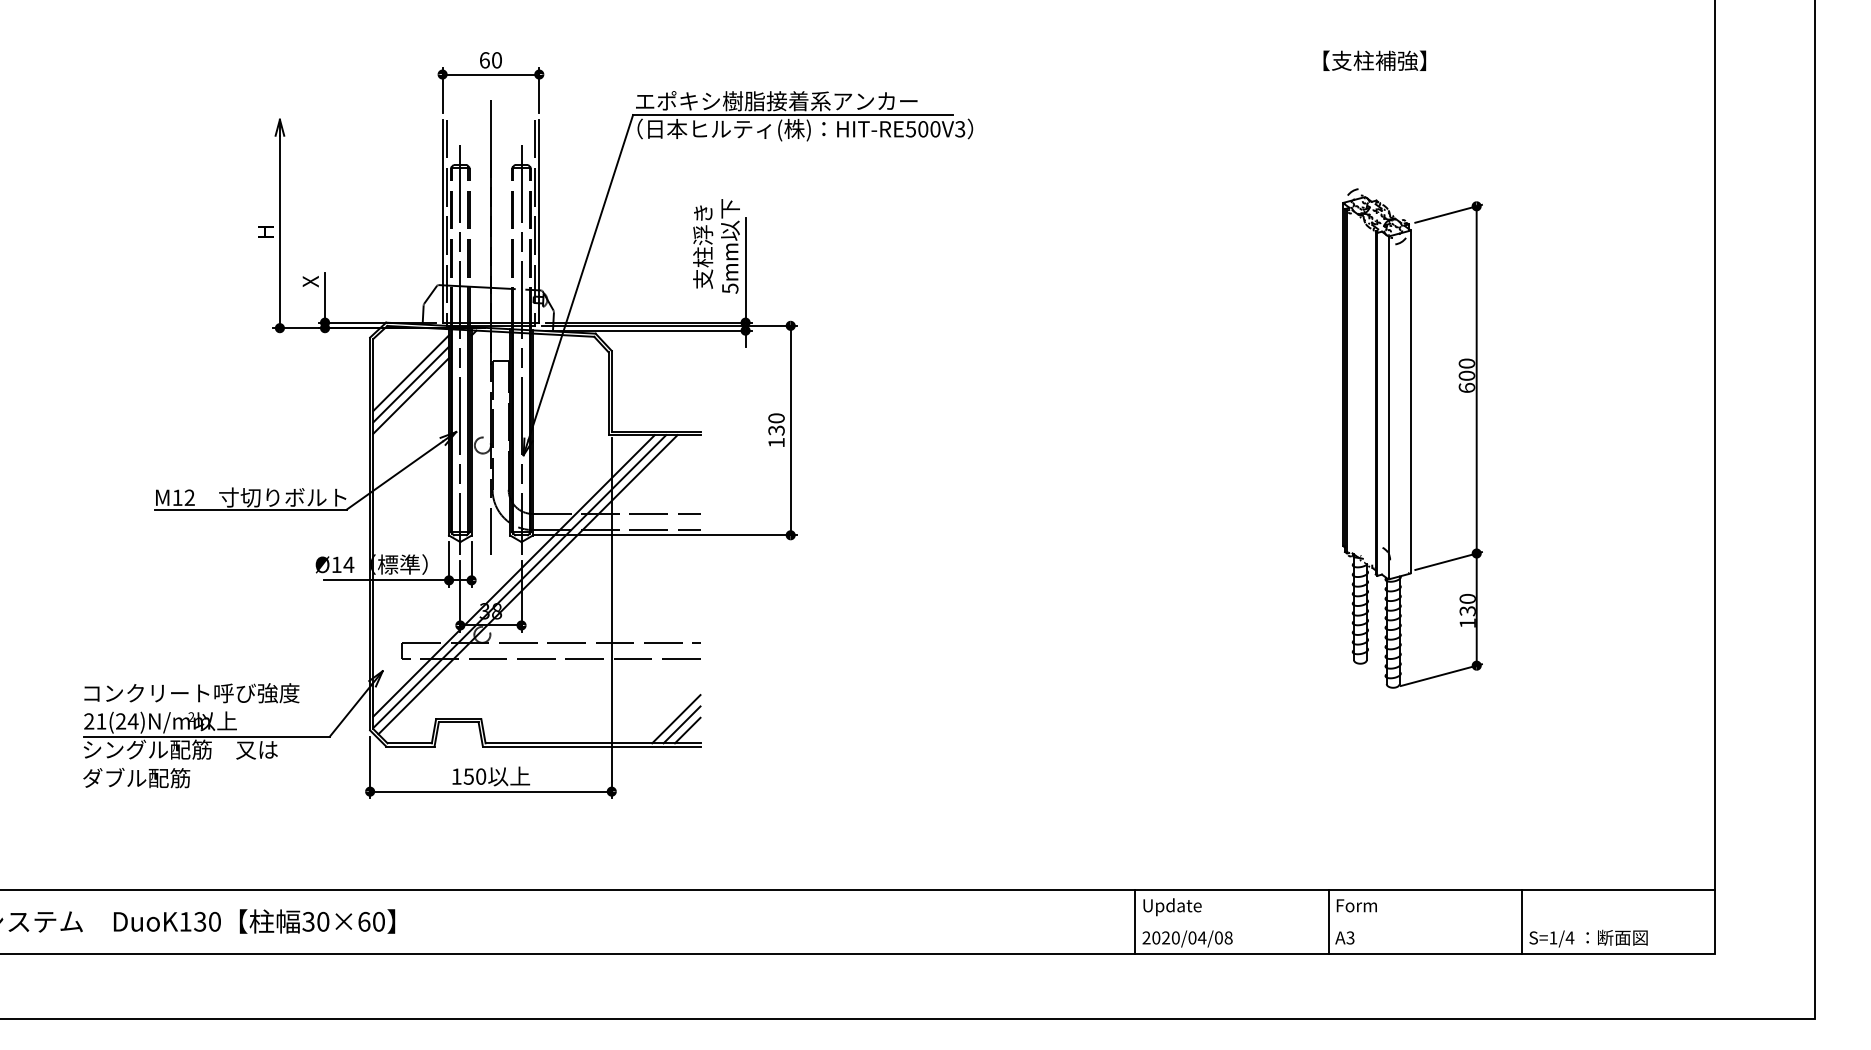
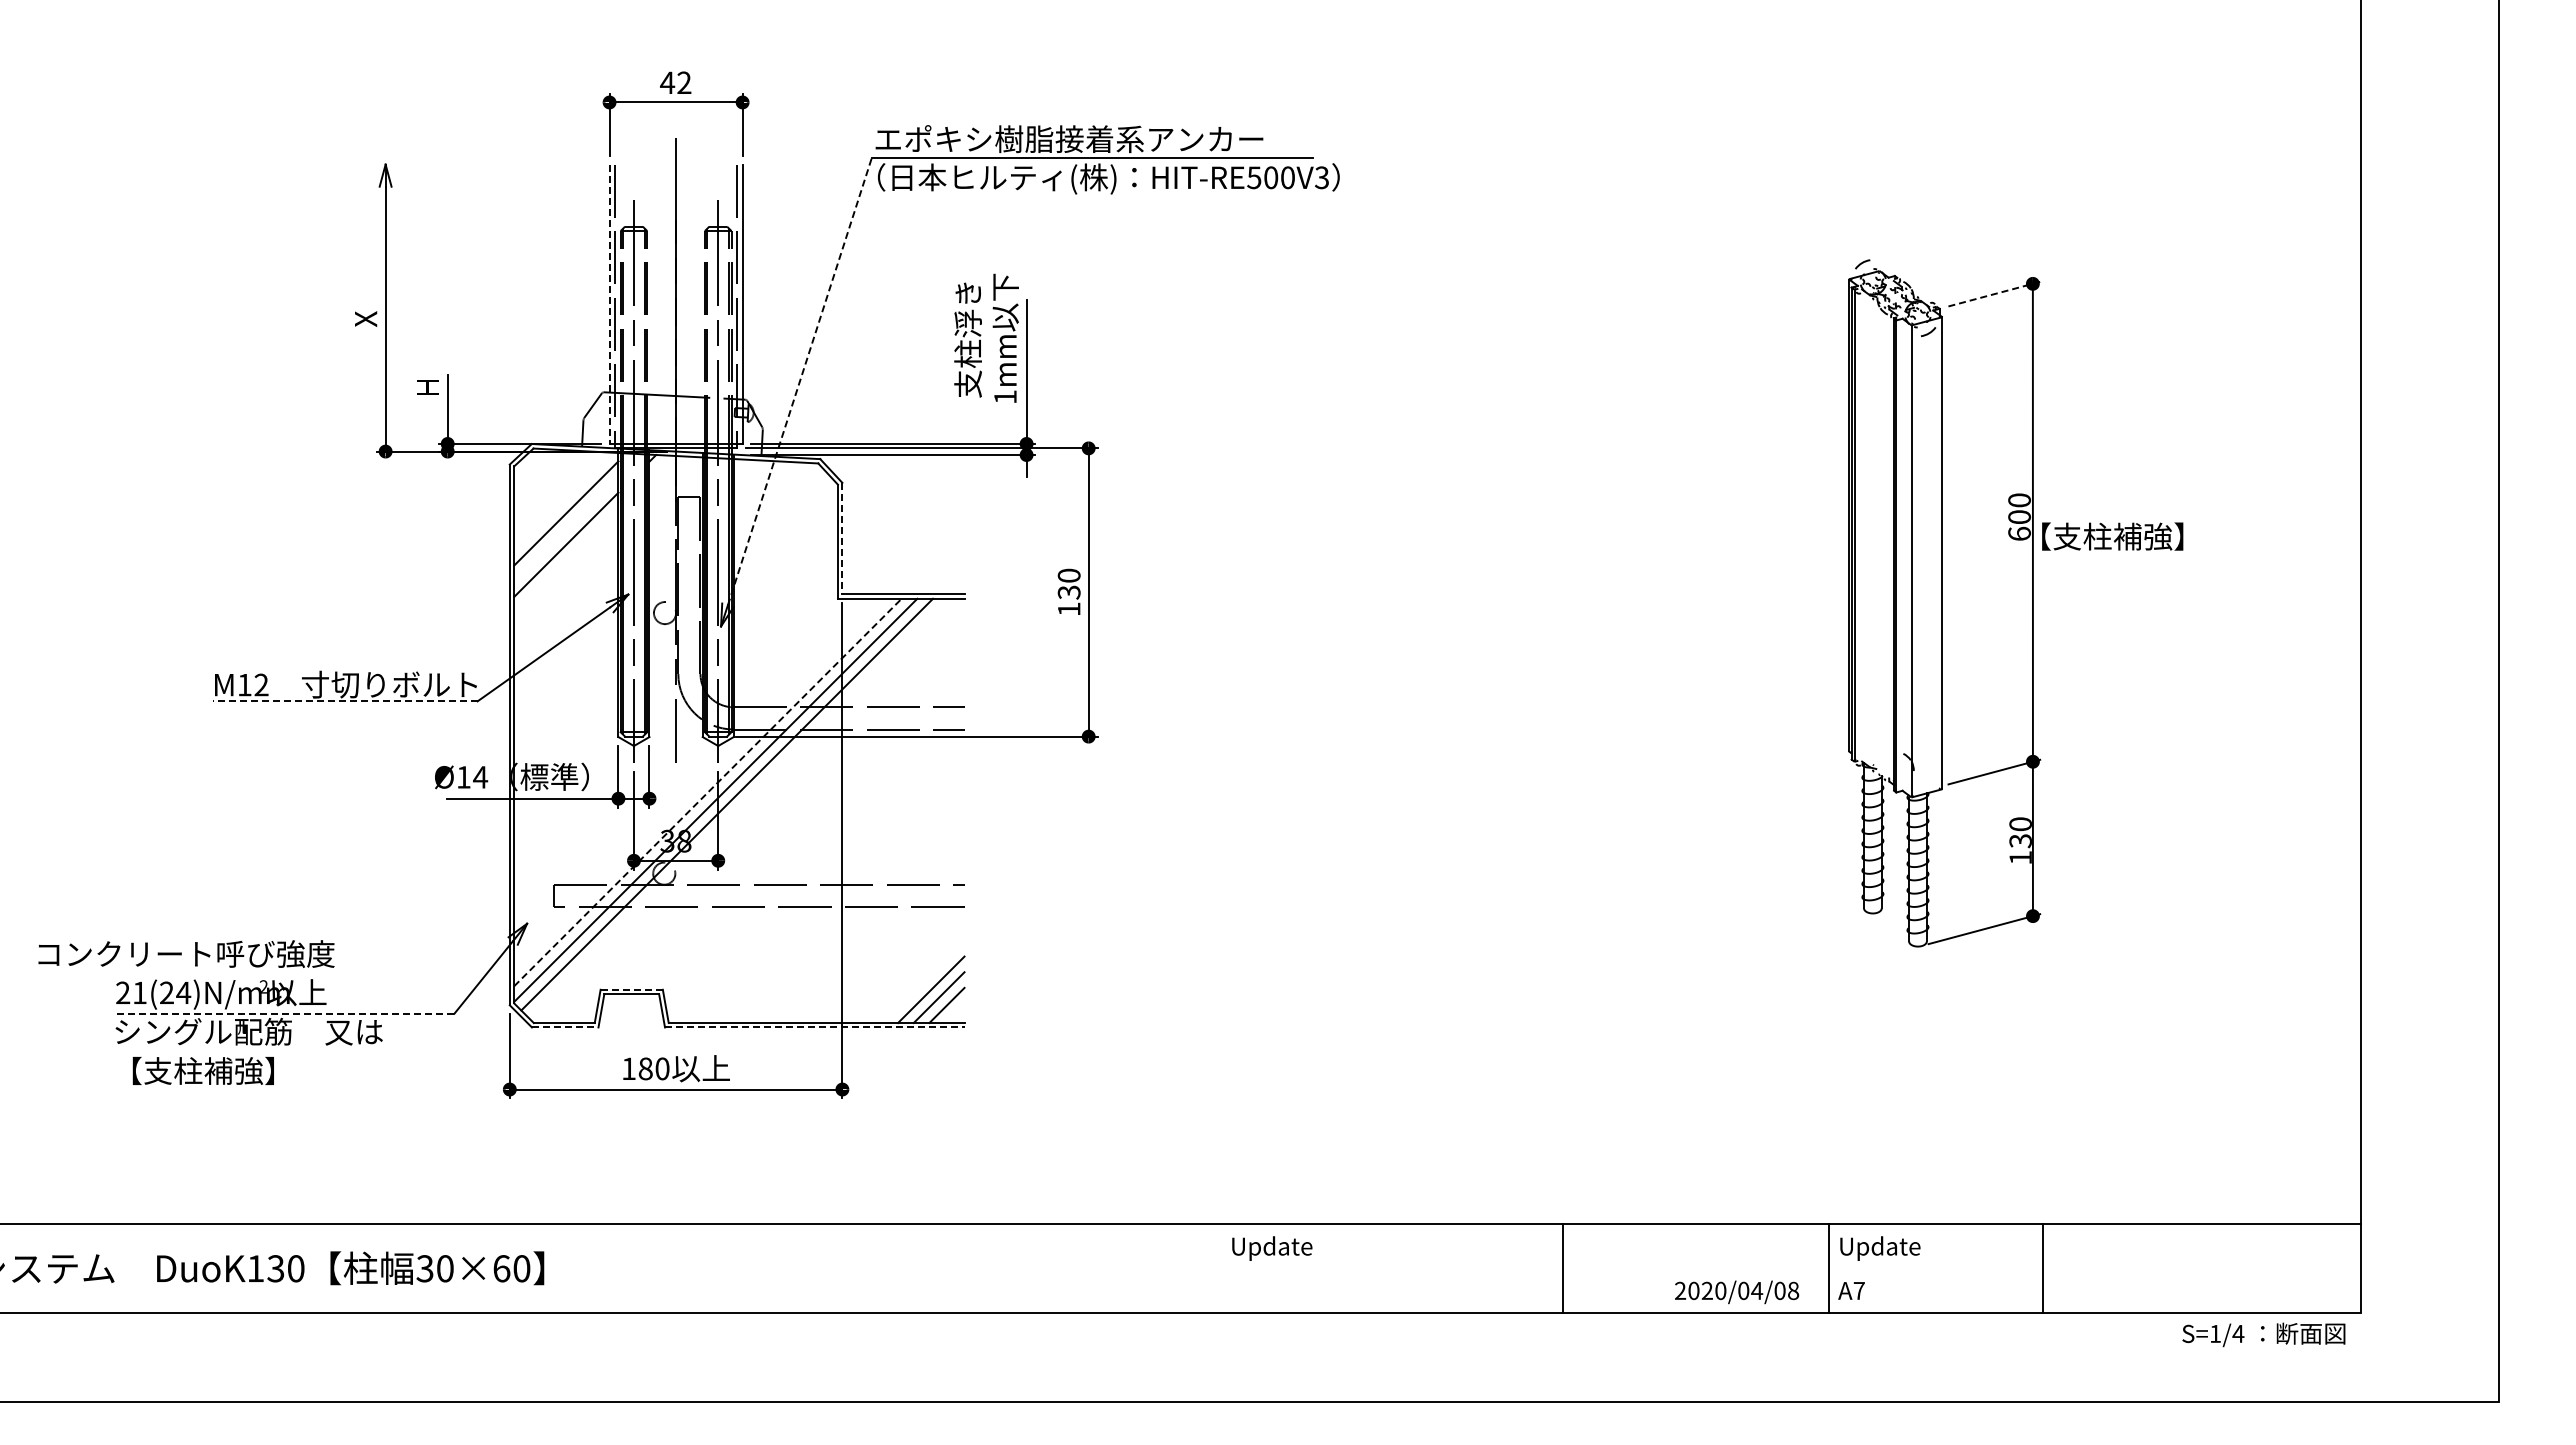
text: (490, 60) -> (675, 82), 60 -> 42
text: (1374, 60) -> (2112, 536), moved
line: (1448, 214) -> (1994, 294), solid -> dashed
line: (442, 221) -> (609, 304), solid -> dashed
text: (266, 231) -> (366, 318), H -> X
line: (580, 277) -> (799, 381), solid -> dashed
text: (311, 281) -> (428, 387), X -> H
text: (730, 288) -> (1005, 397), 5mm -> 1mm
line: (411, 384) -> (566, 529), removed
line: (611, 391) -> (842, 538), solid -> dashed
line: (250, 509) -> (344, 701), solid -> dashed
line: (513, 575) -> (707, 792), solid -> dashed
text: (191, 692) -> (186, 953), moved
line: (459, 718) -> (632, 989), solid -> dashed
line: (206, 736) -> (284, 1013), solid -> dashed
line: (410, 746) -> (565, 1027), solid -> dashed
line: (591, 746) -> (814, 1027), solid -> dashed
text: (468, 776) -> (645, 1068), 150 -> 180
text: (140, 777) -> (193, 1070), ダブル配筋 -> 【支柱補強】
text: (1172, 907) -> (1272, 1248), moved
text: (1365, 907) -> (1880, 1248), Form -> Update
line: (1522, 921) -> (2043, 1268), moved
text: (1349, 937) -> (1858, 1290), A3 -> A7
text: (1588, 938) -> (2263, 1334), moved
text: (1187, 939) -> (1737, 1292), moved

